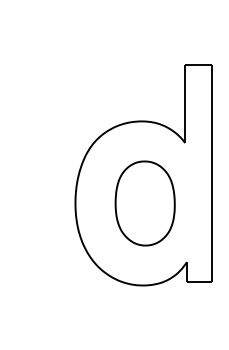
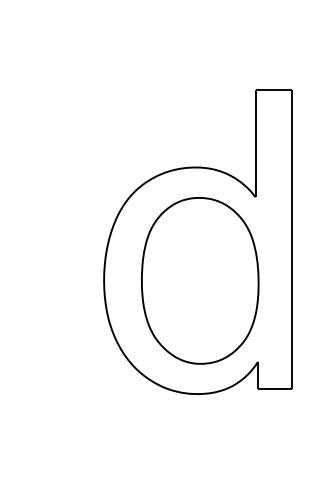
part: (145, 203) -> (200, 280), size x1.43

